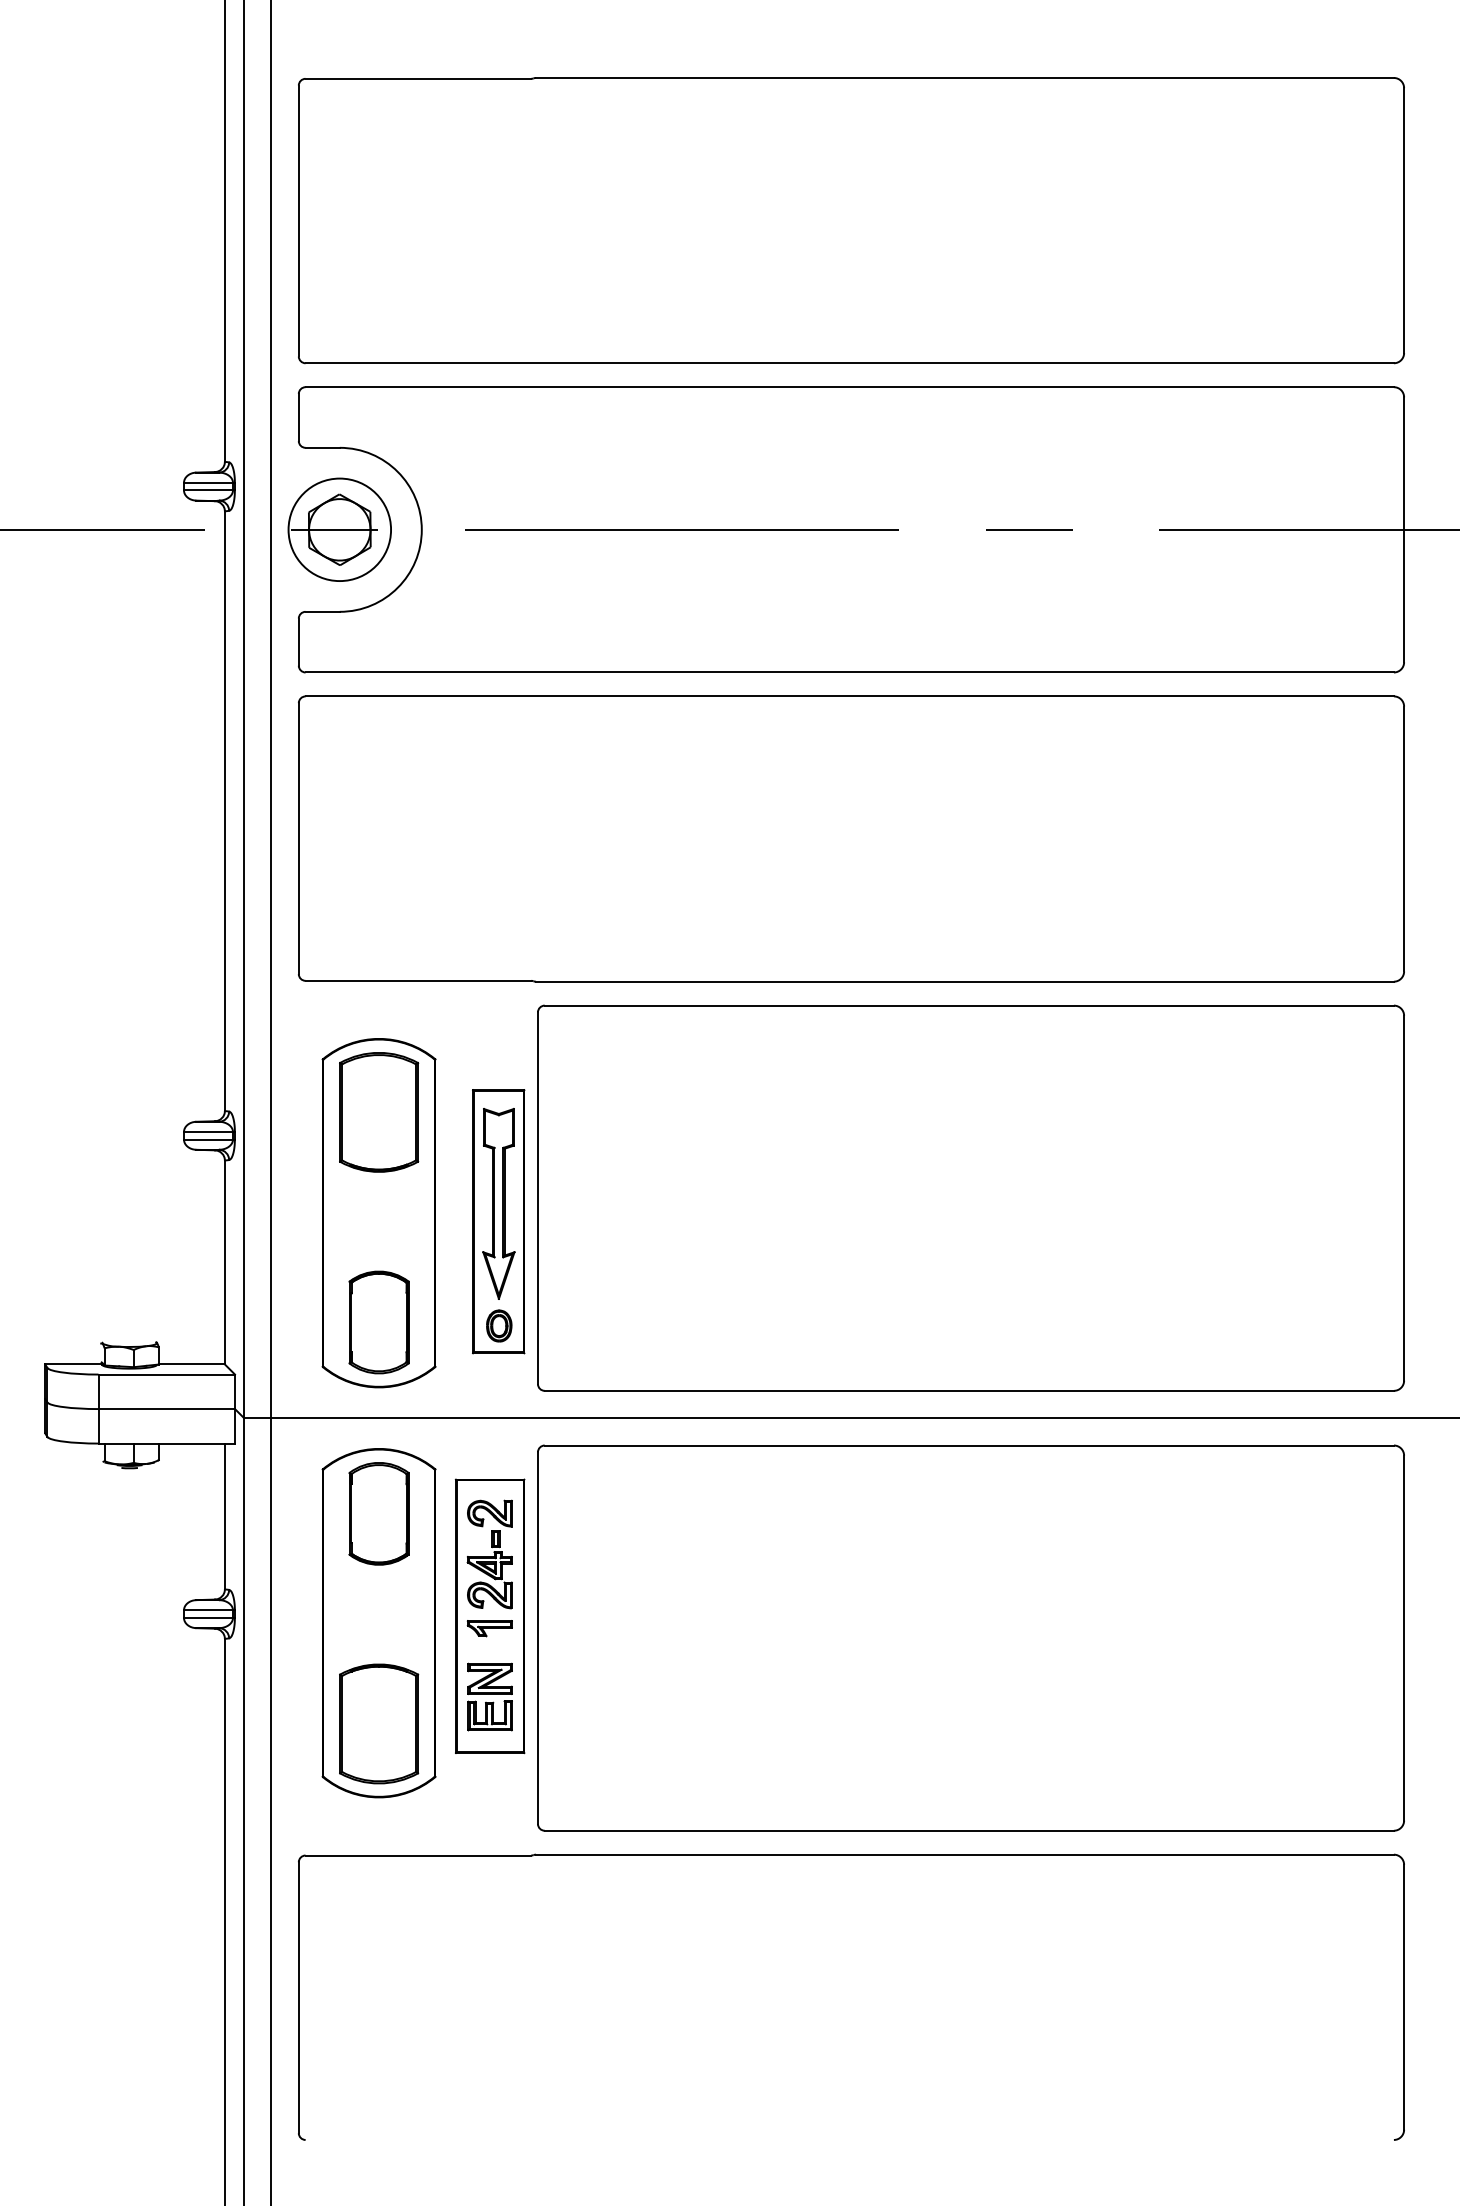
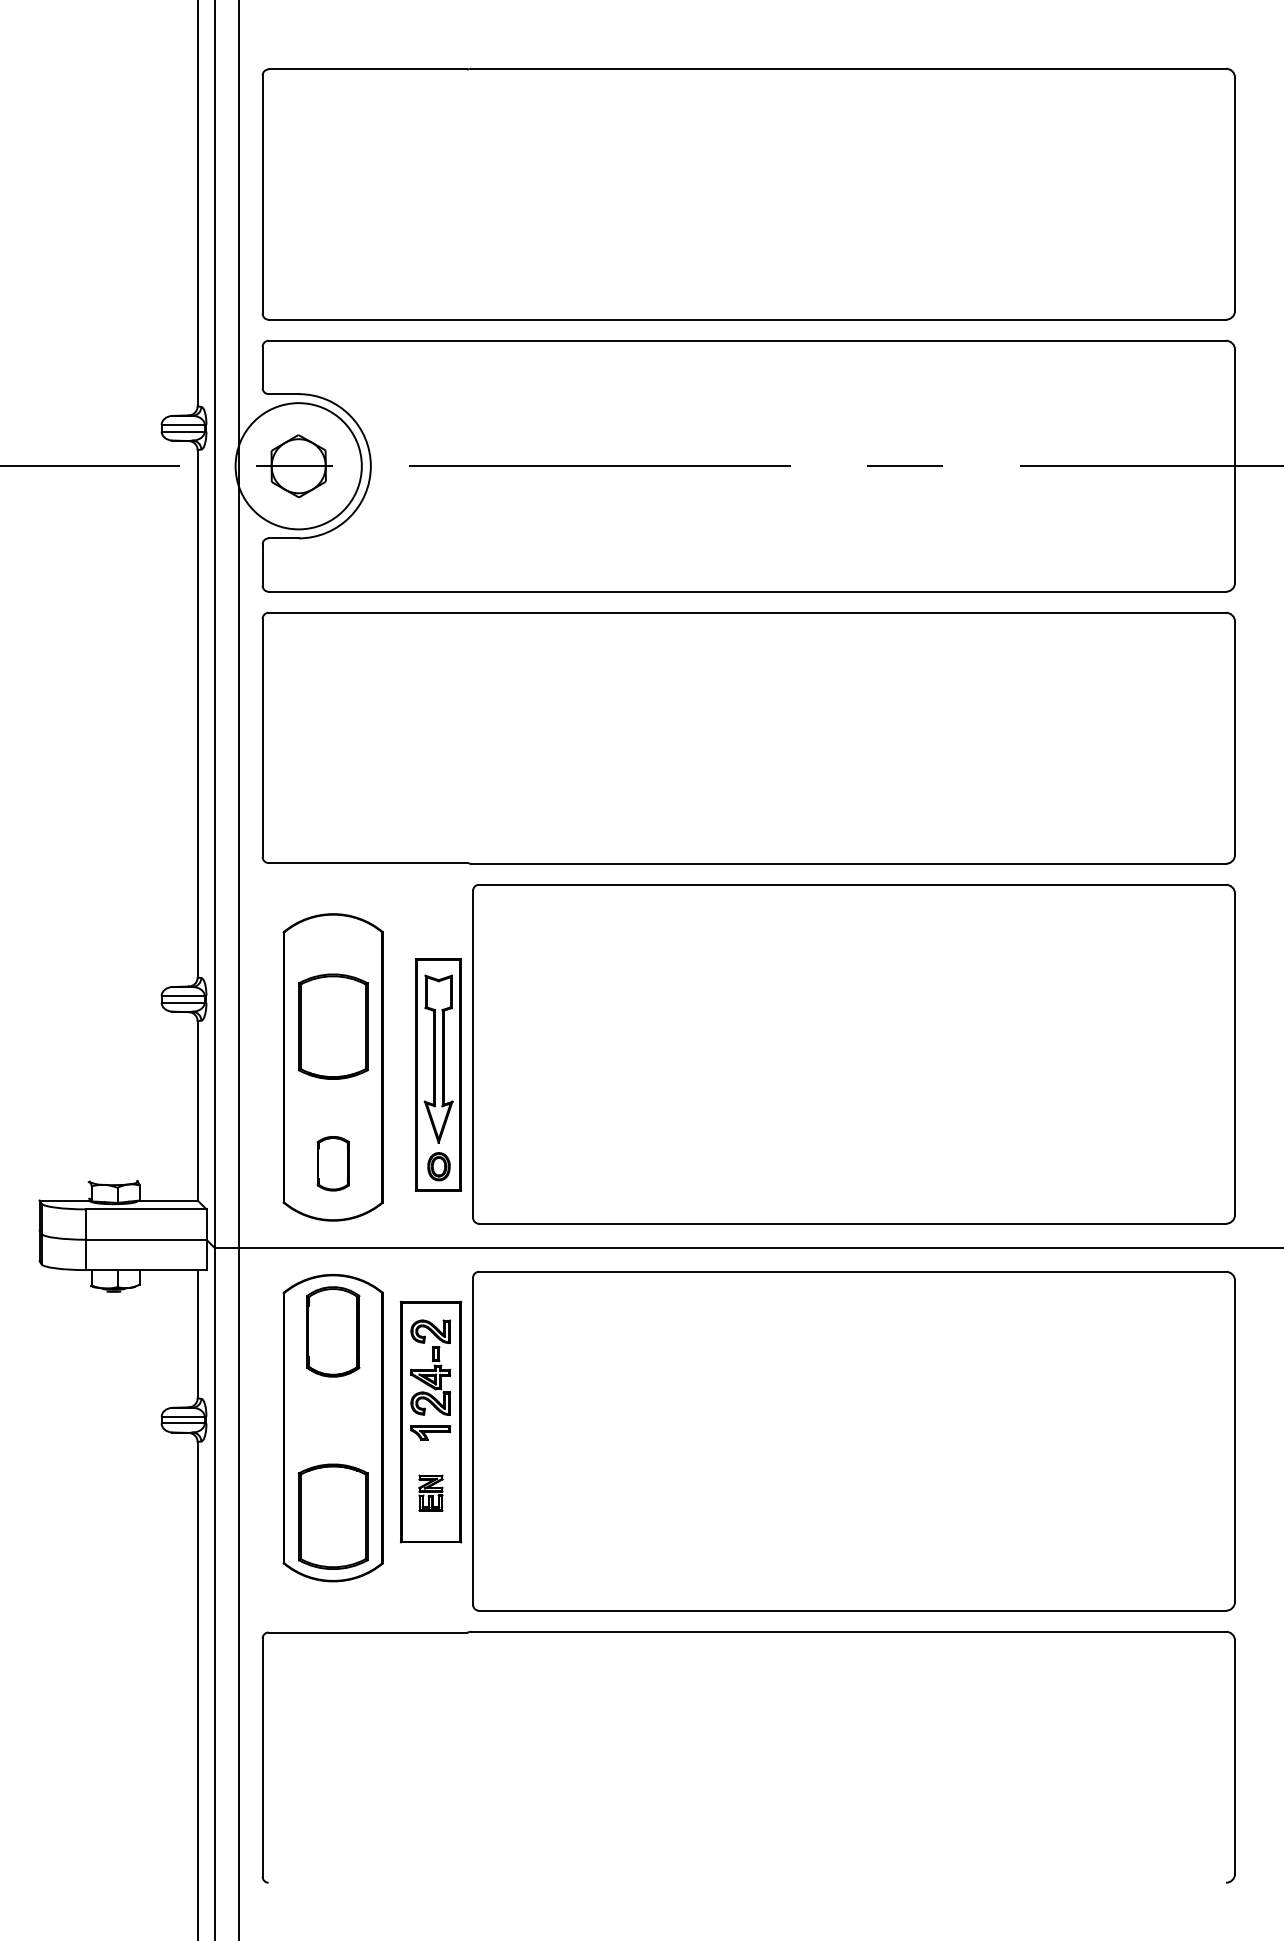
circle: (339, 530) -> (298, 466), size x1.4
part: (379, 1112) -> (333, 1026), moved
part: (379, 1322) -> (333, 1163), size x0.6
part: (489, 1697) -> (430, 1493), size x0.6

